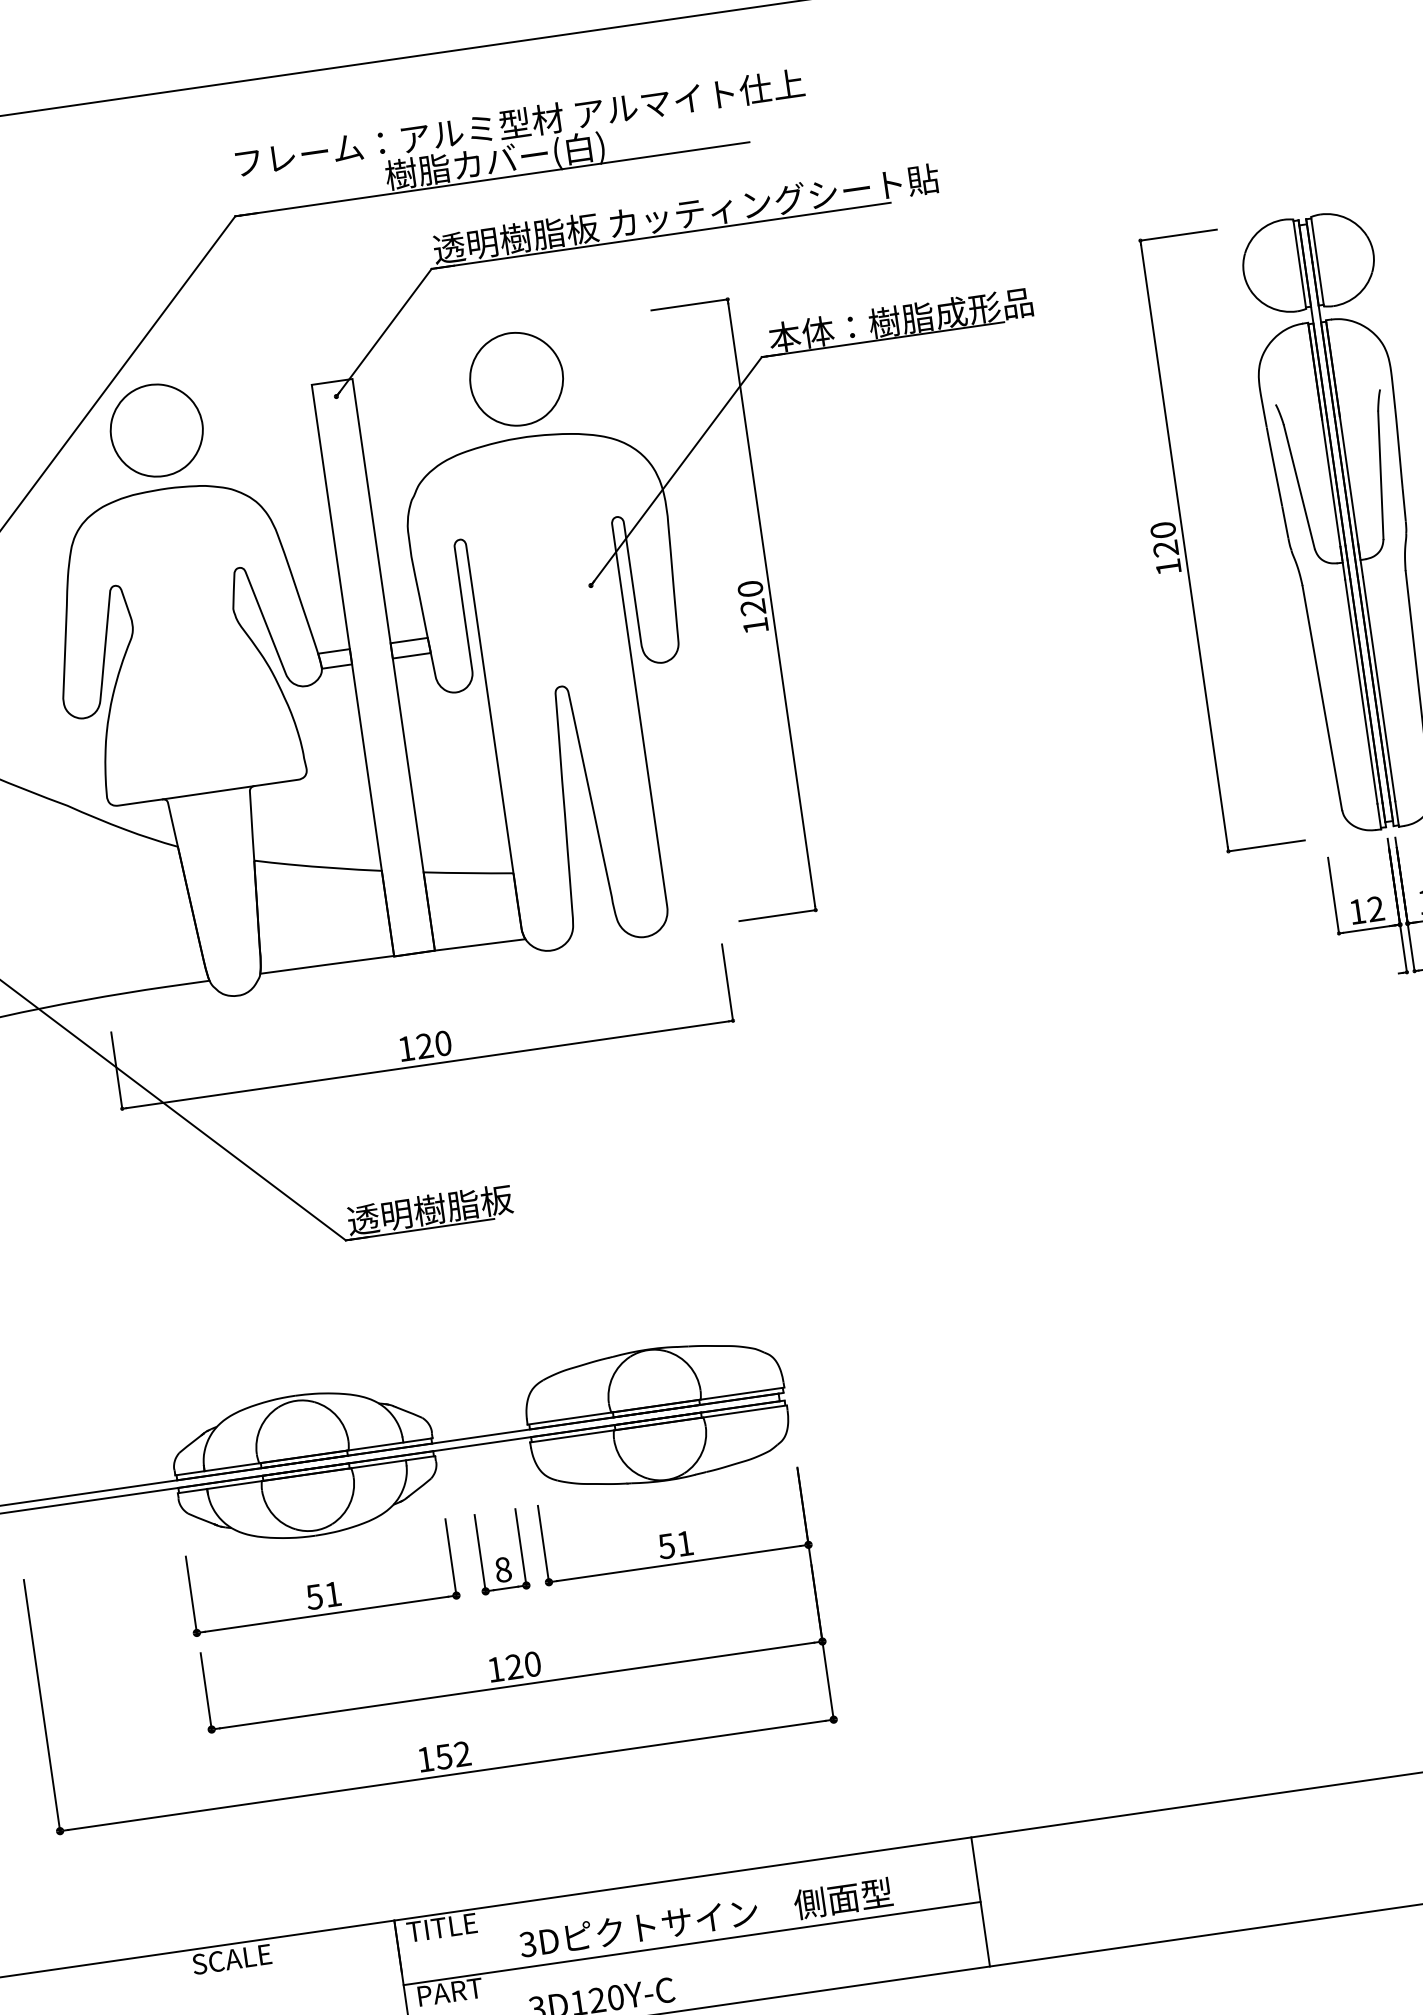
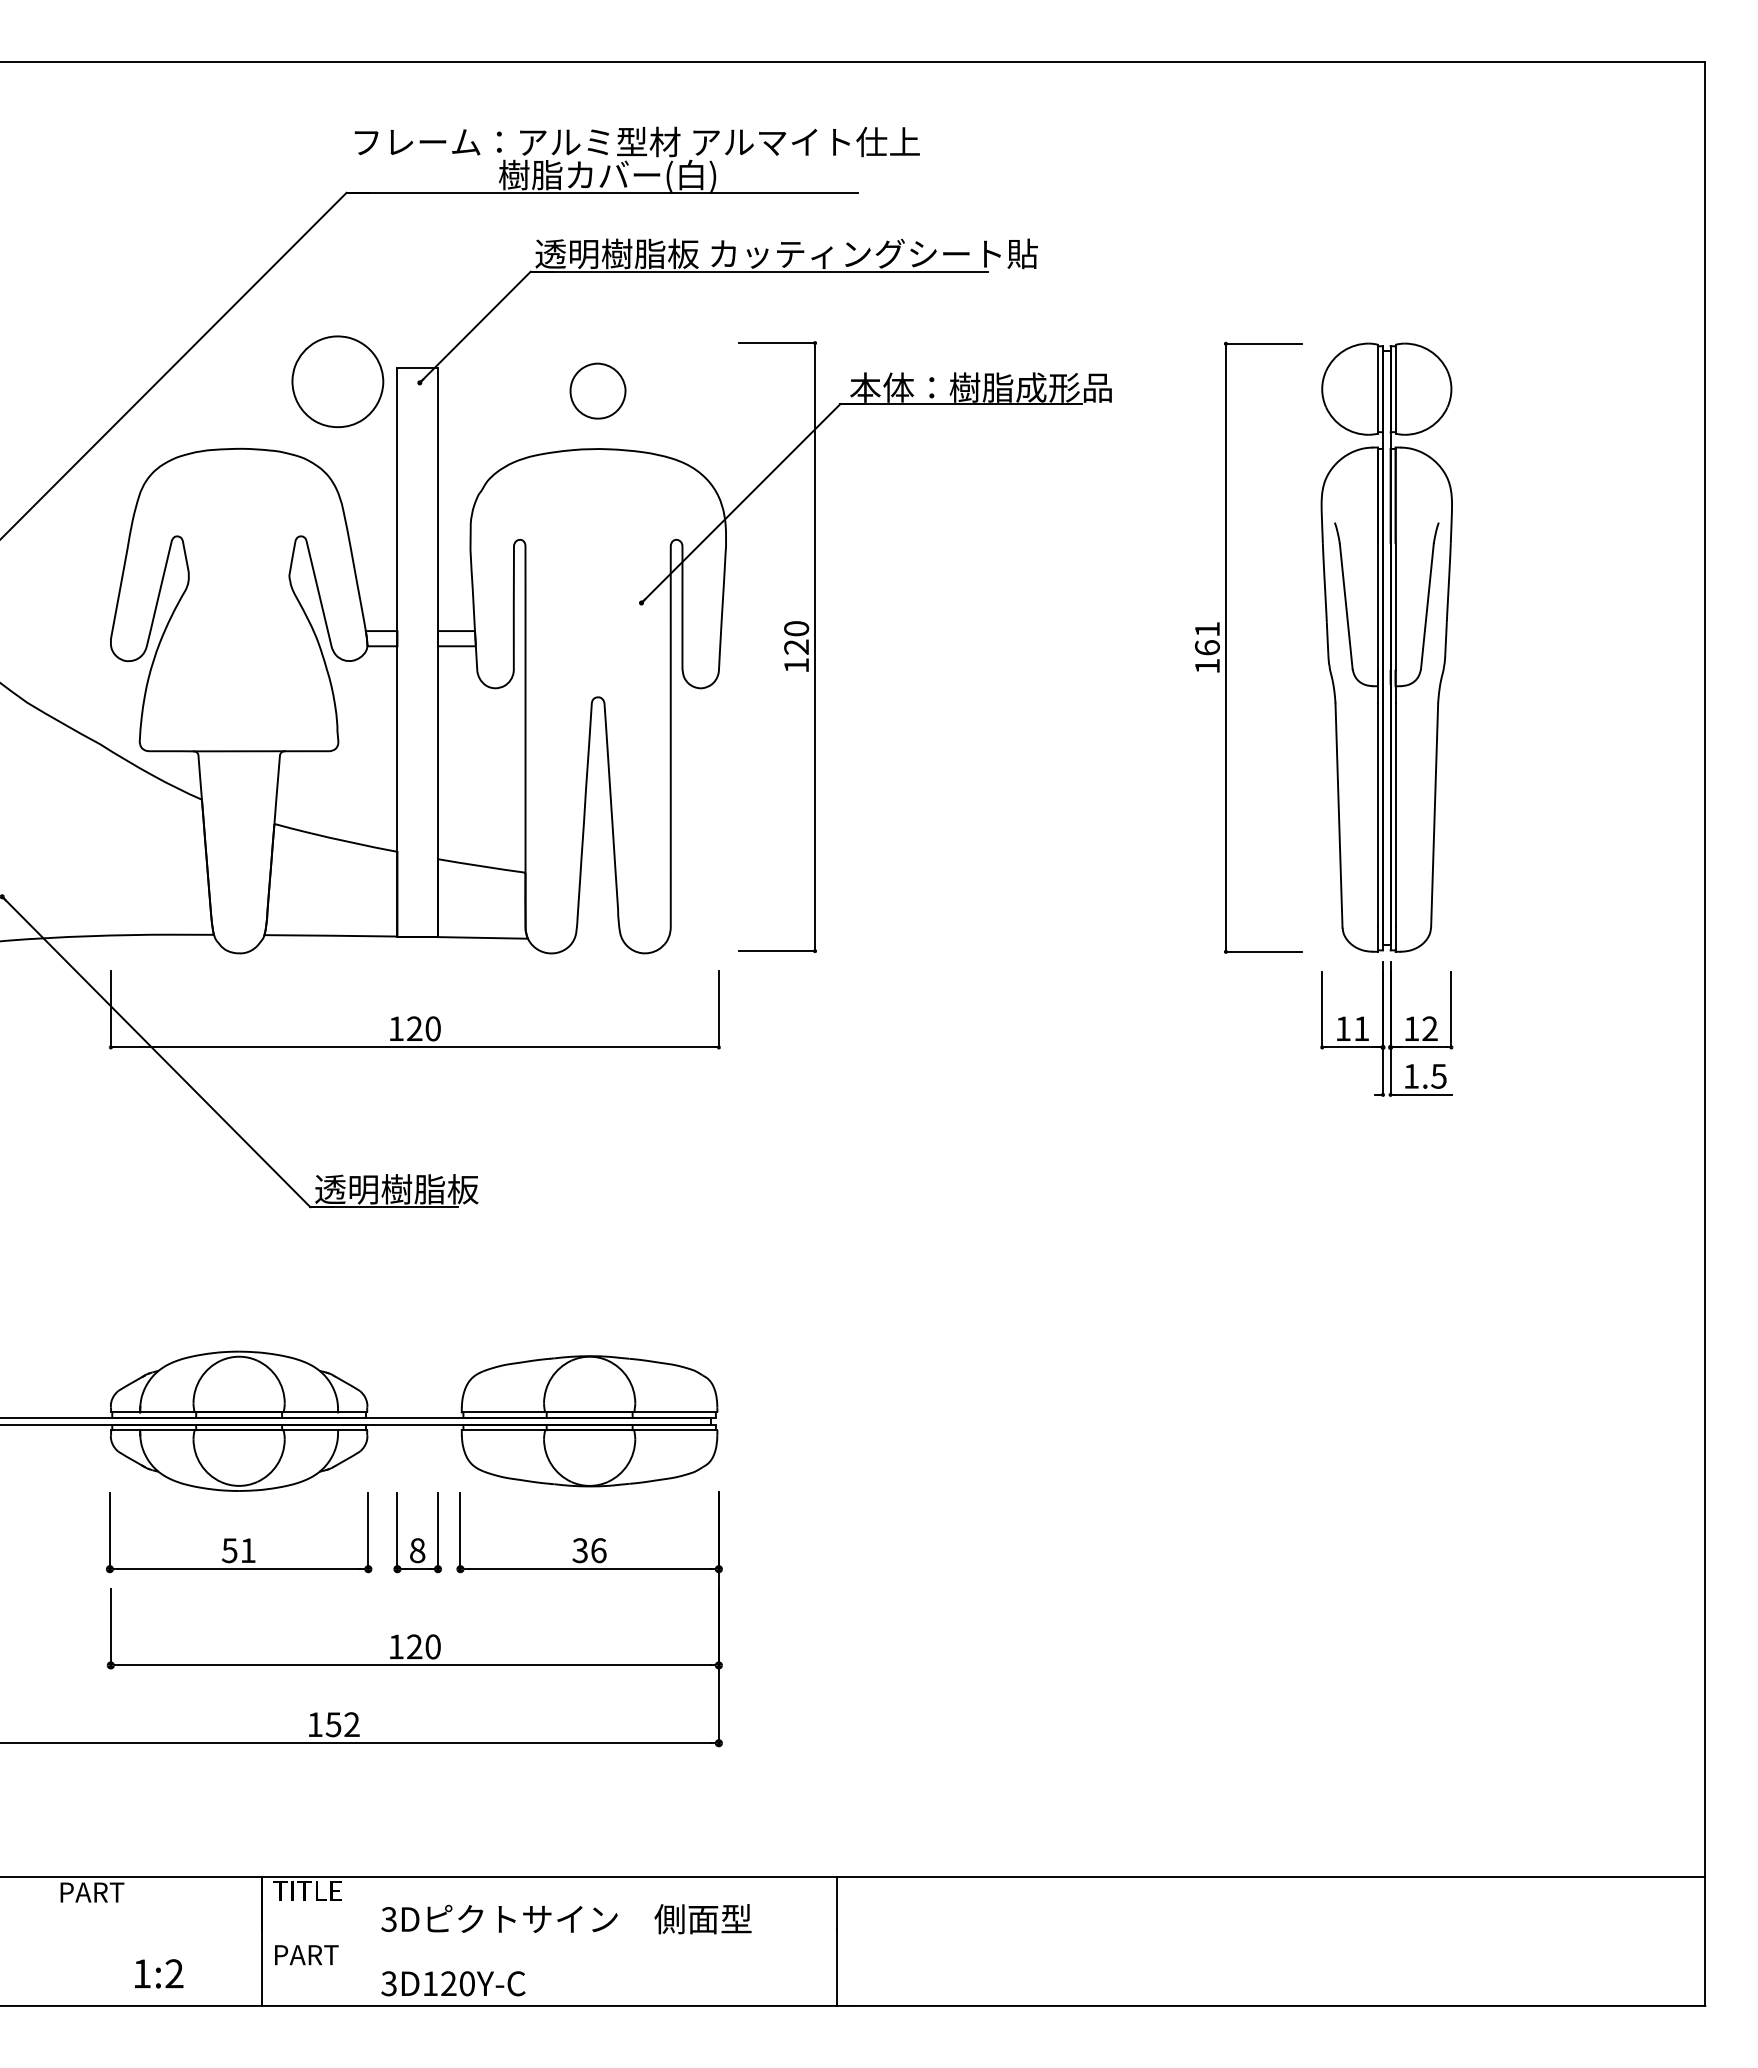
part: (516, 378) -> (597, 390), size x0.6
part: (156, 430) -> (337, 381), moved
text: (1164, 539) -> (1207, 638), 120 -> 161
text: (1375, 908) -> (1361, 1028), 12 -> 11
text: (675, 1544) -> (589, 1550), 51 -> 36
line: (692, 1943) -> (549, 1941), removed
text: (232, 1959) -> (98, 1892), SCALE -> PART

